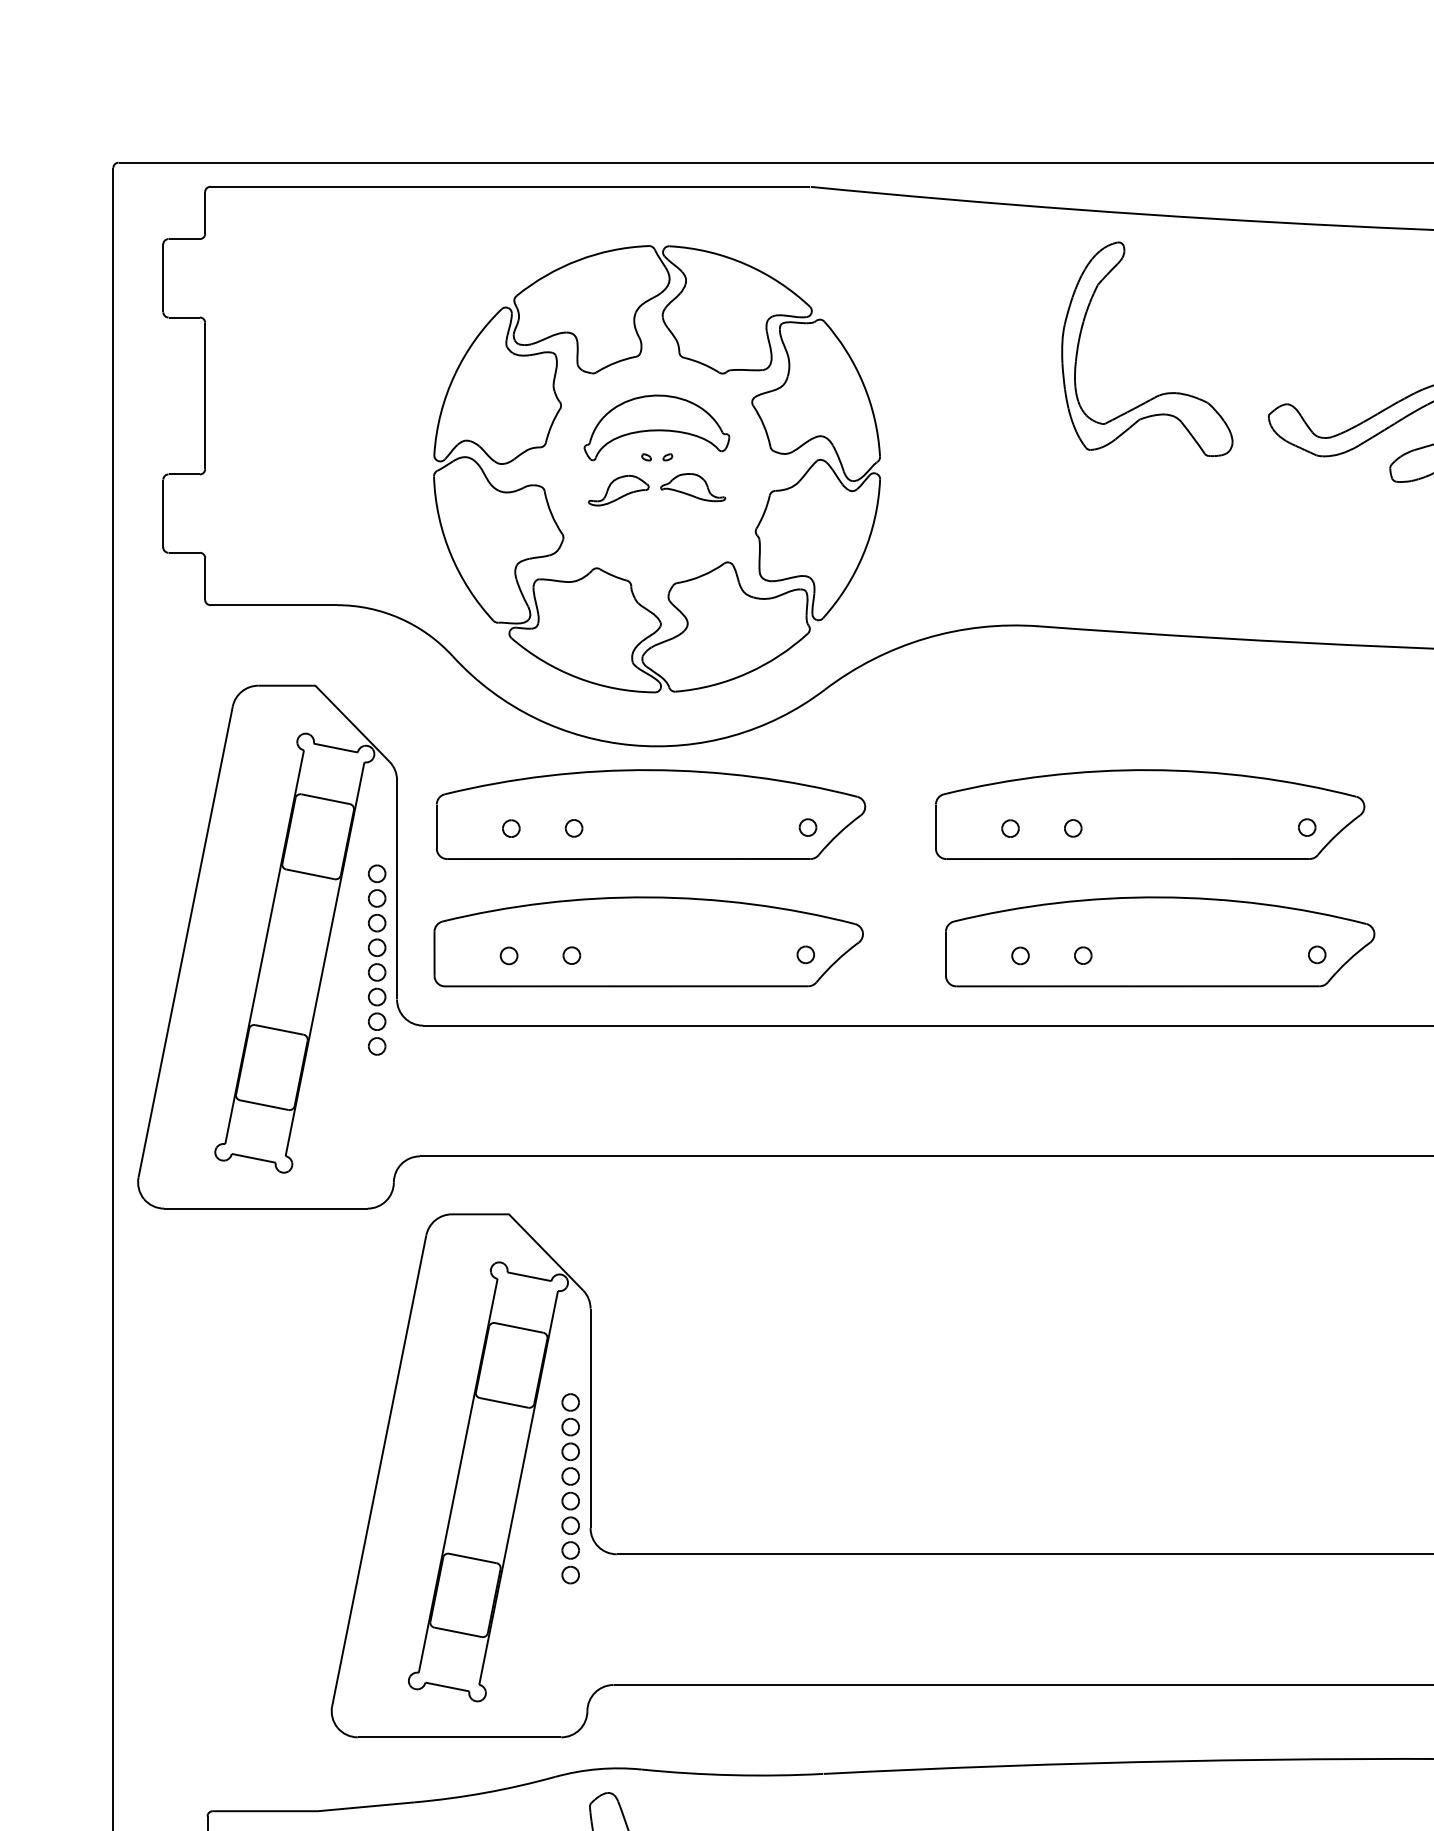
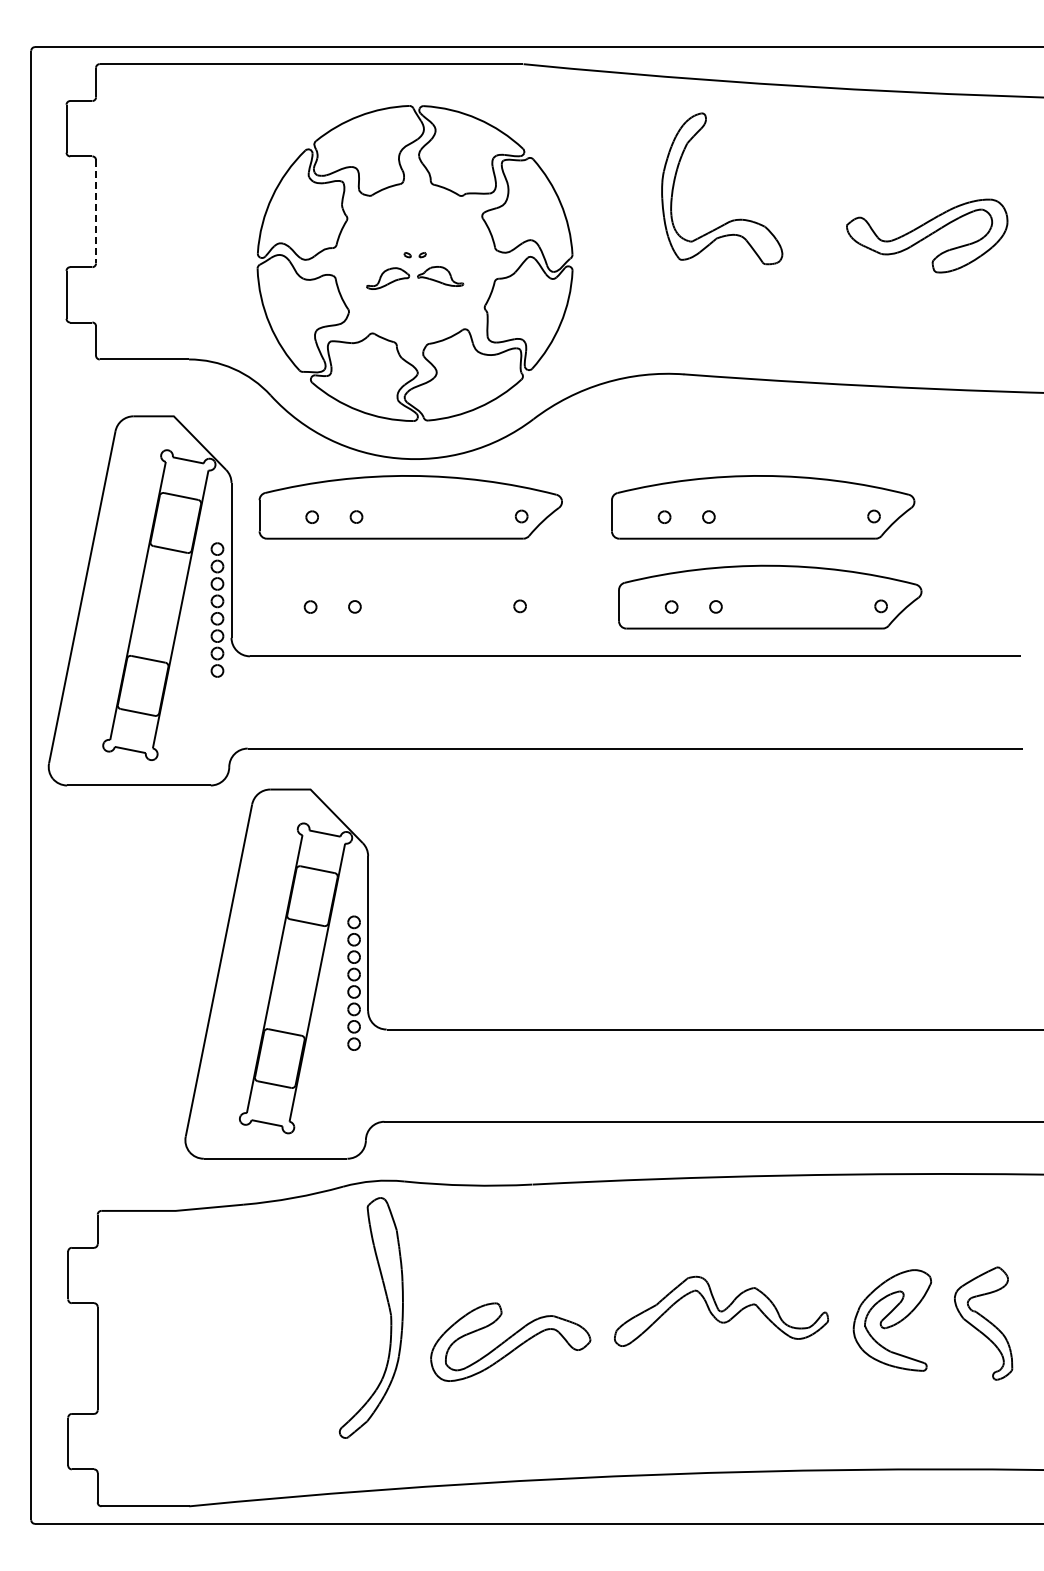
part: (1161, 392) -> (732, 219), moved
line: (205, 395) -> (96, 211), solid -> dashed
part: (656, 428) -> (414, 234), removed
part: (649, 940) -> (409, 596), removed

